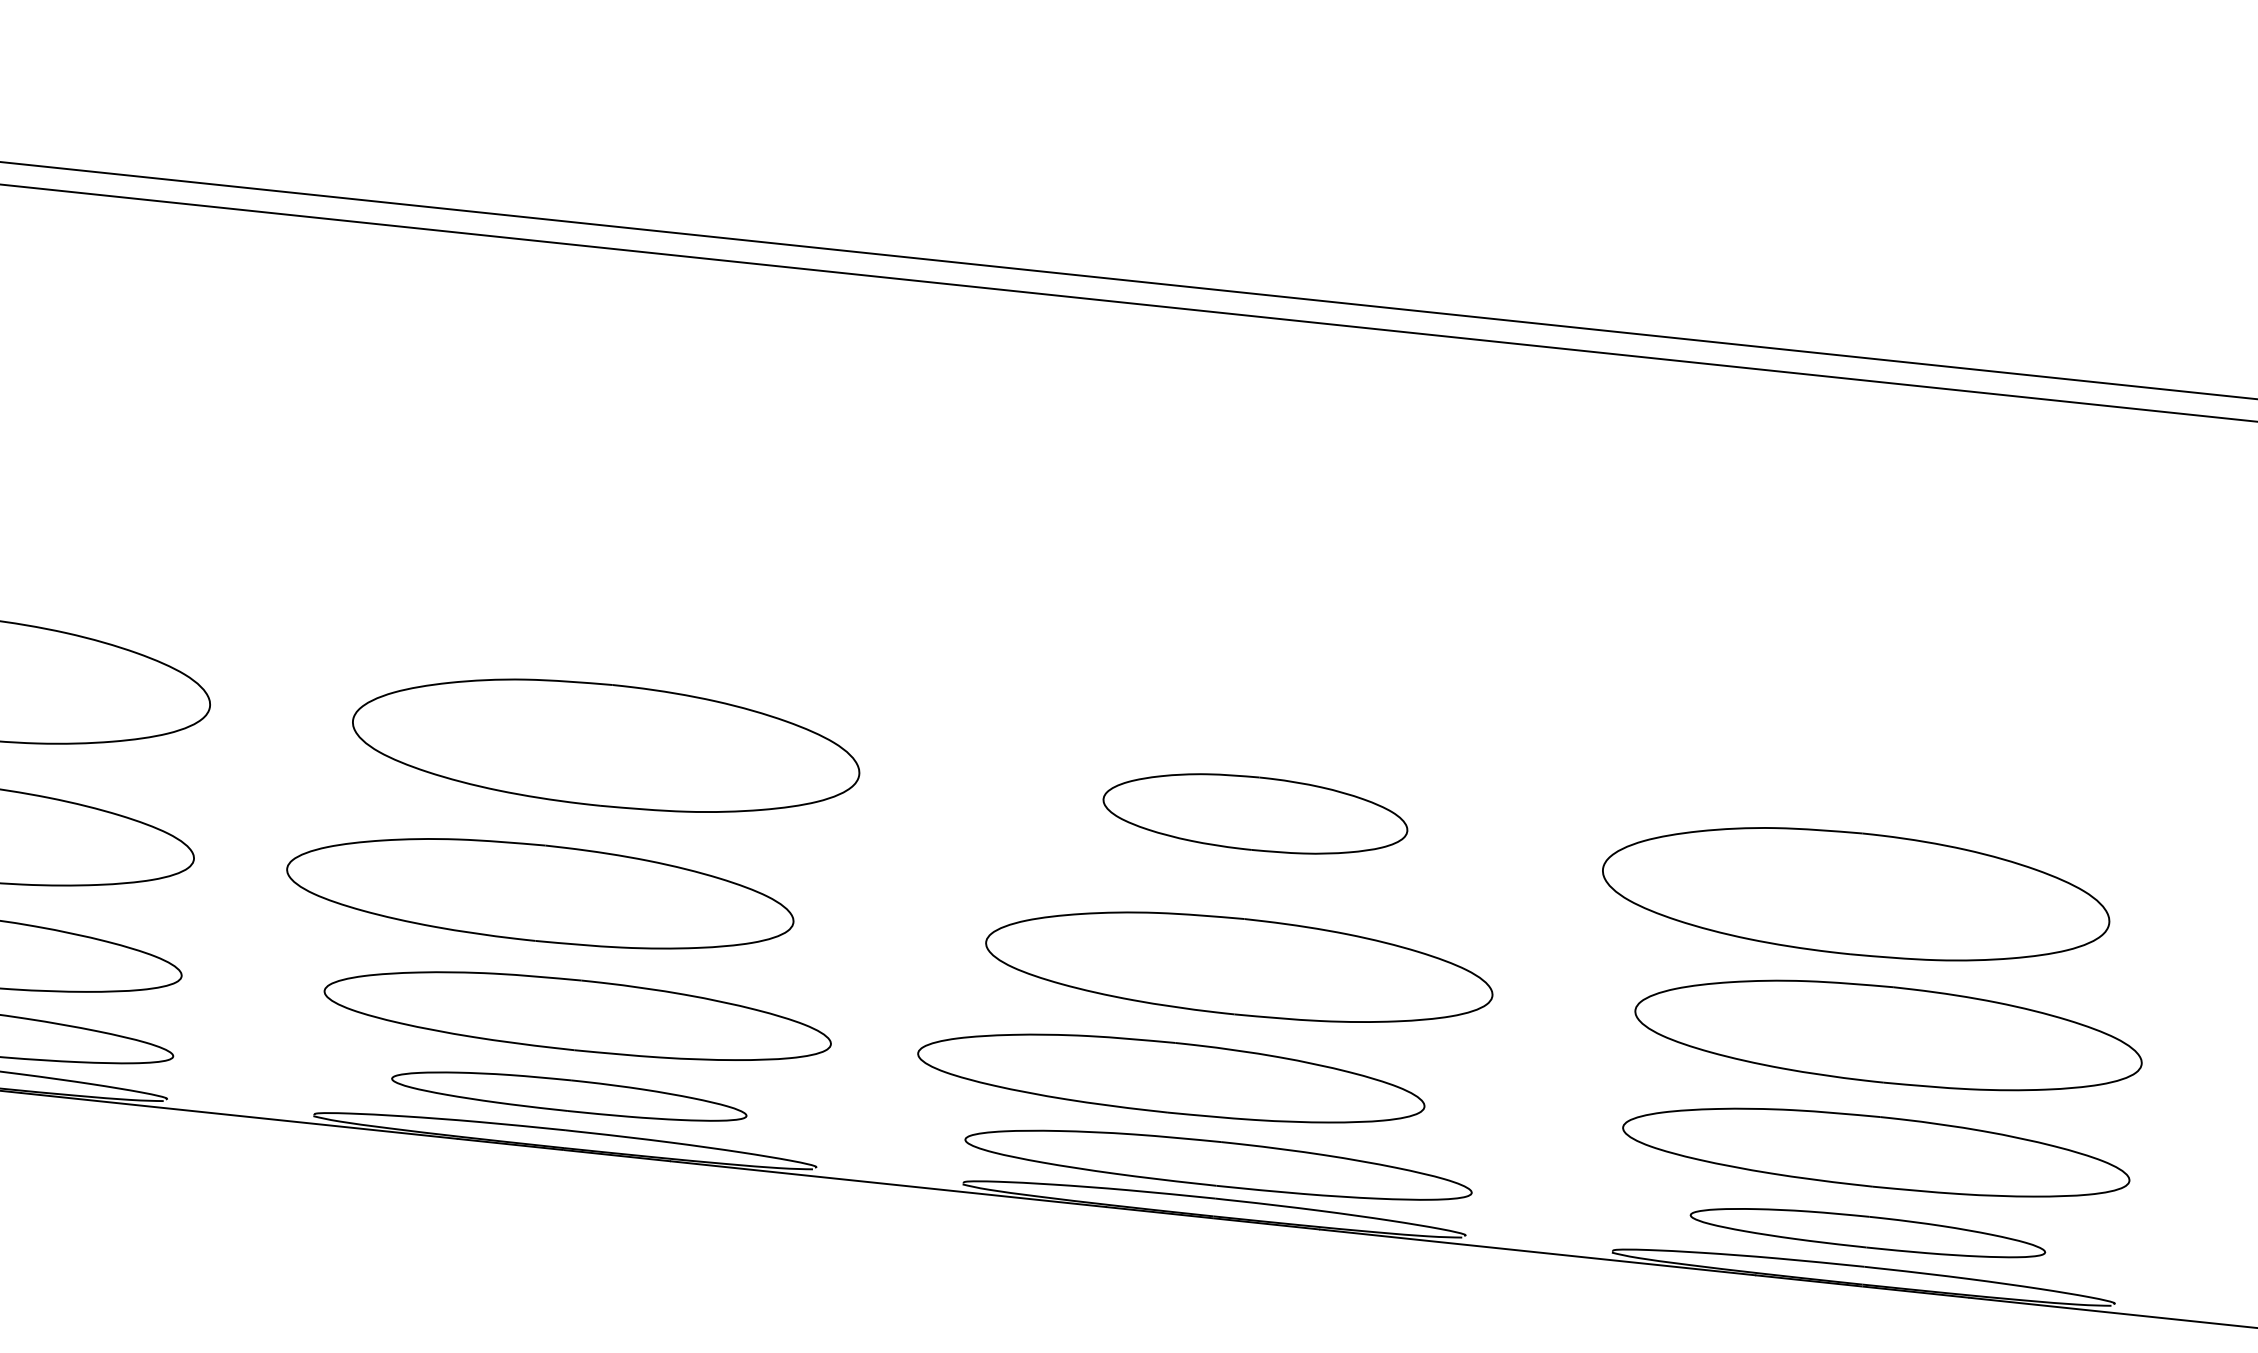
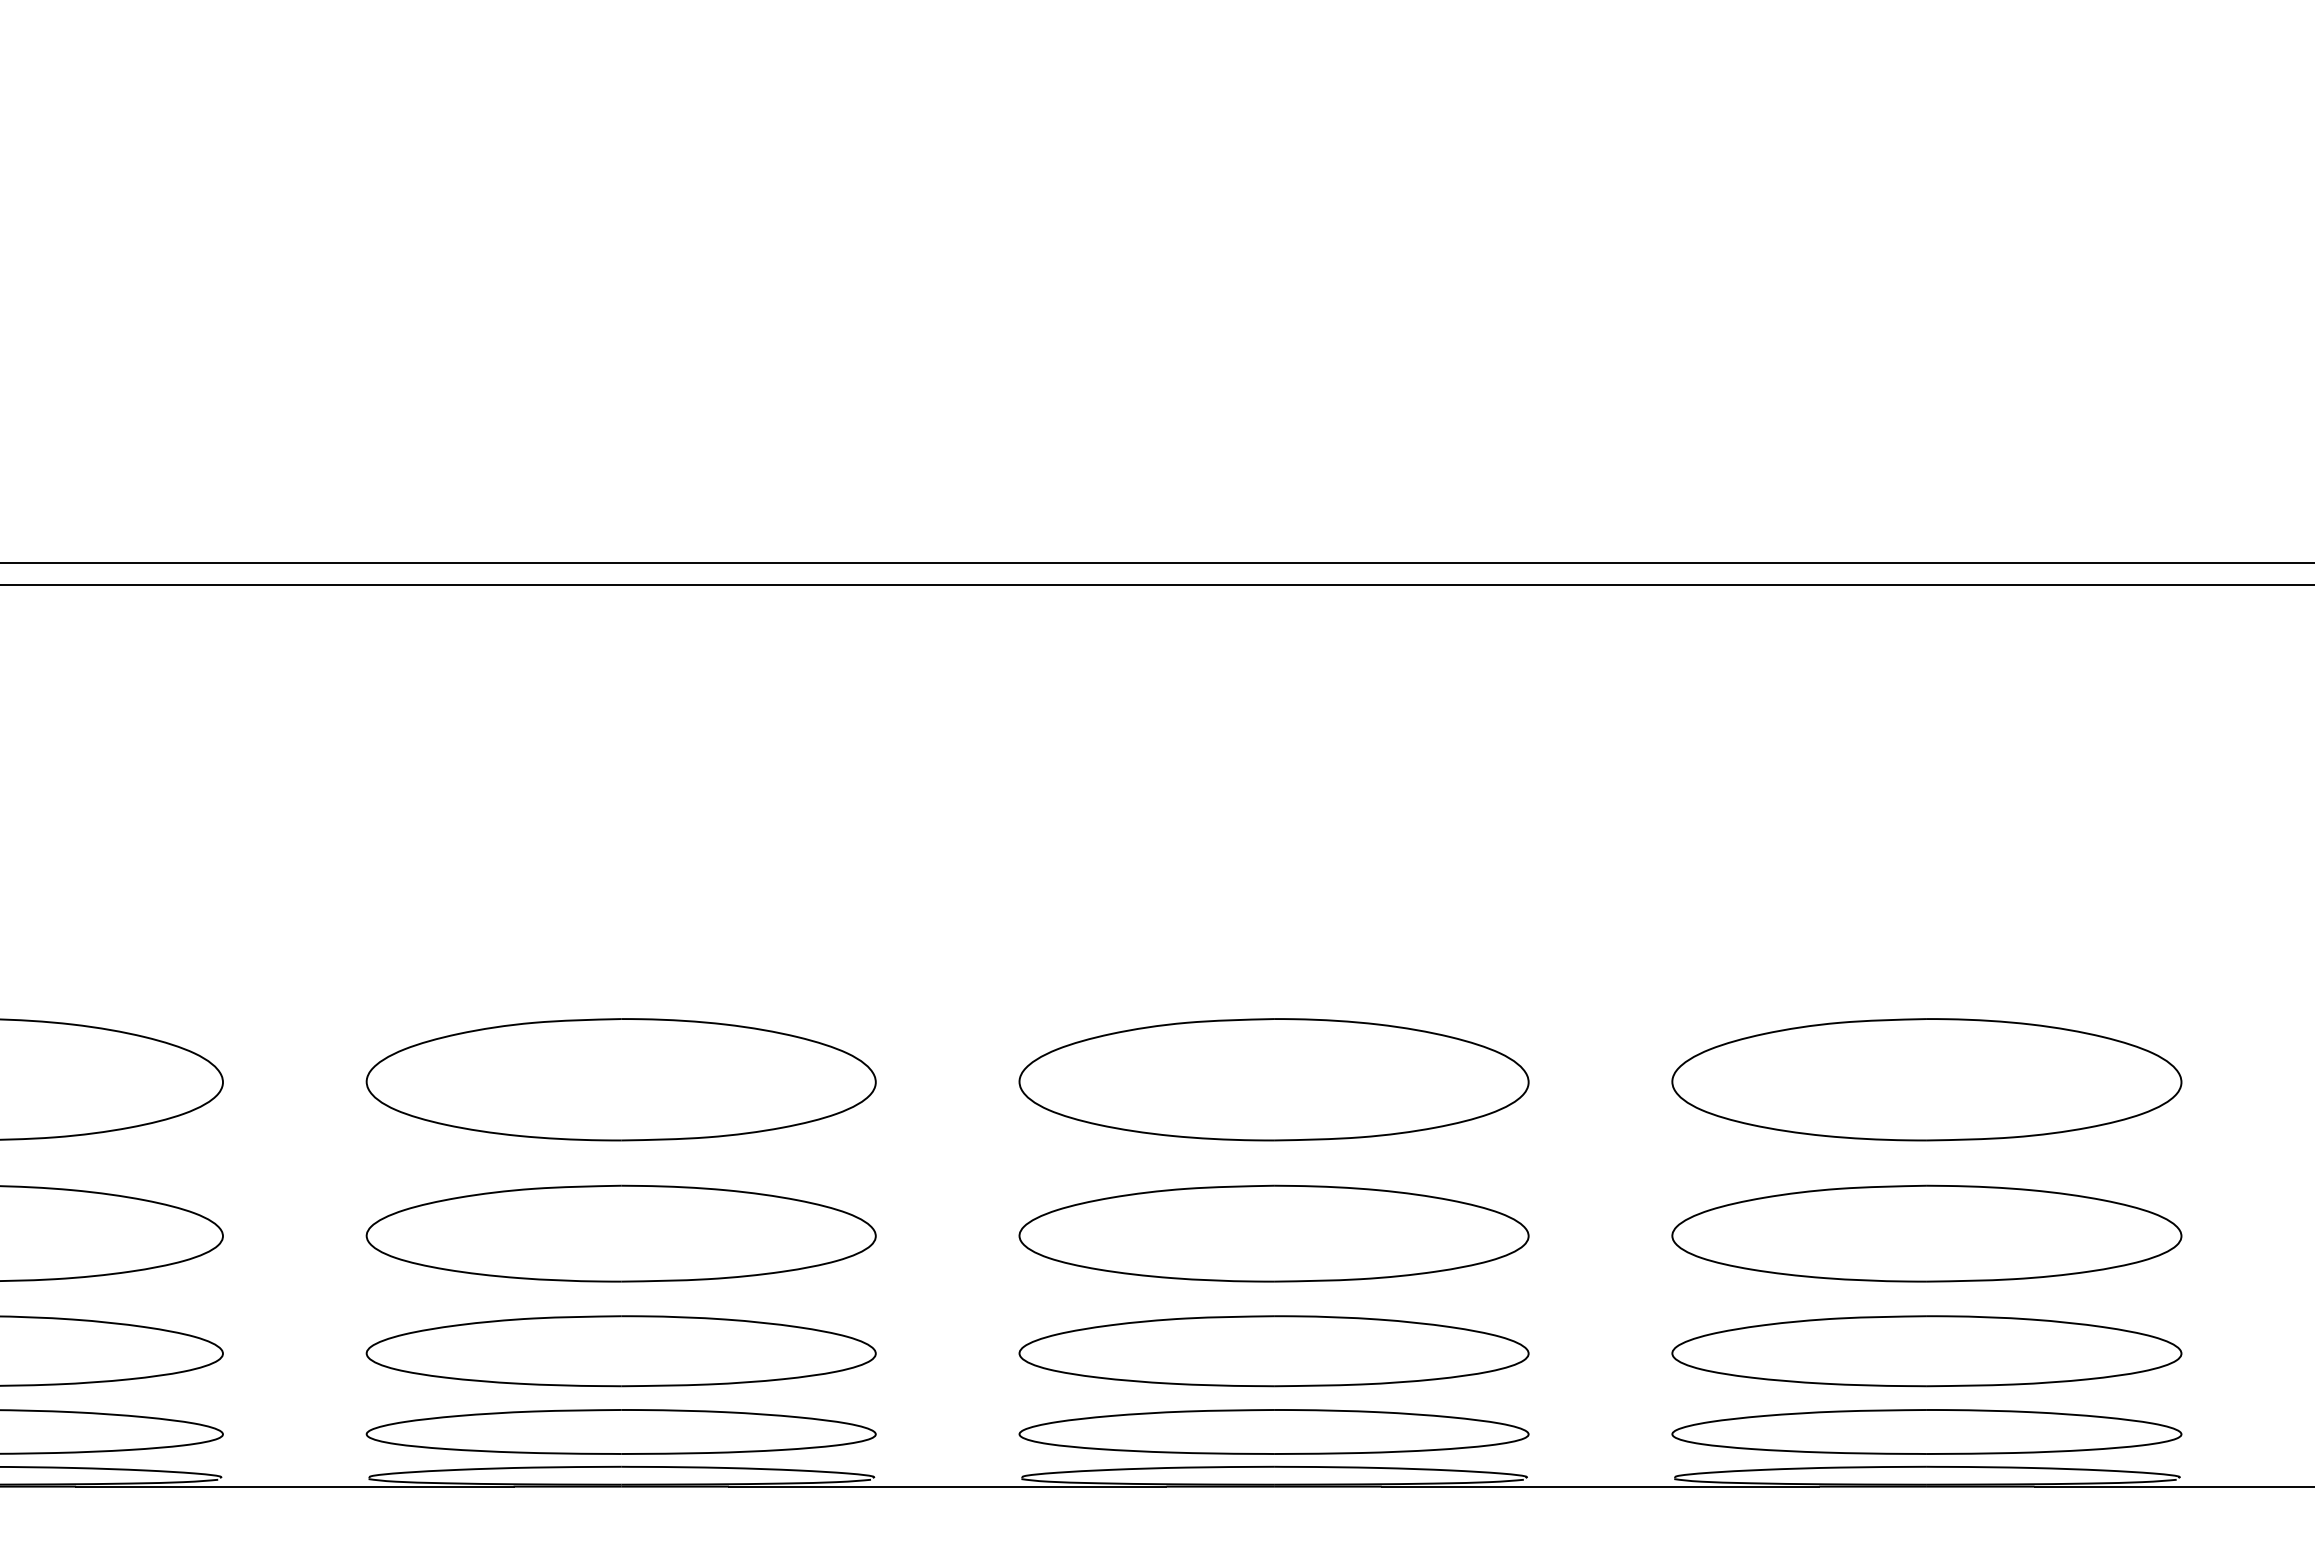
part: (1255, 813) -> (1273, 1079), size x1.67
part: (539, 892) -> (620, 1233), moved
part: (1855, 893) -> (1926, 1079), moved
part: (1170, 1077) -> (1273, 1351), moved
part: (568, 1095) -> (620, 1431), size x1.43
part: (1867, 1231) -> (1926, 1431), size x1.43

